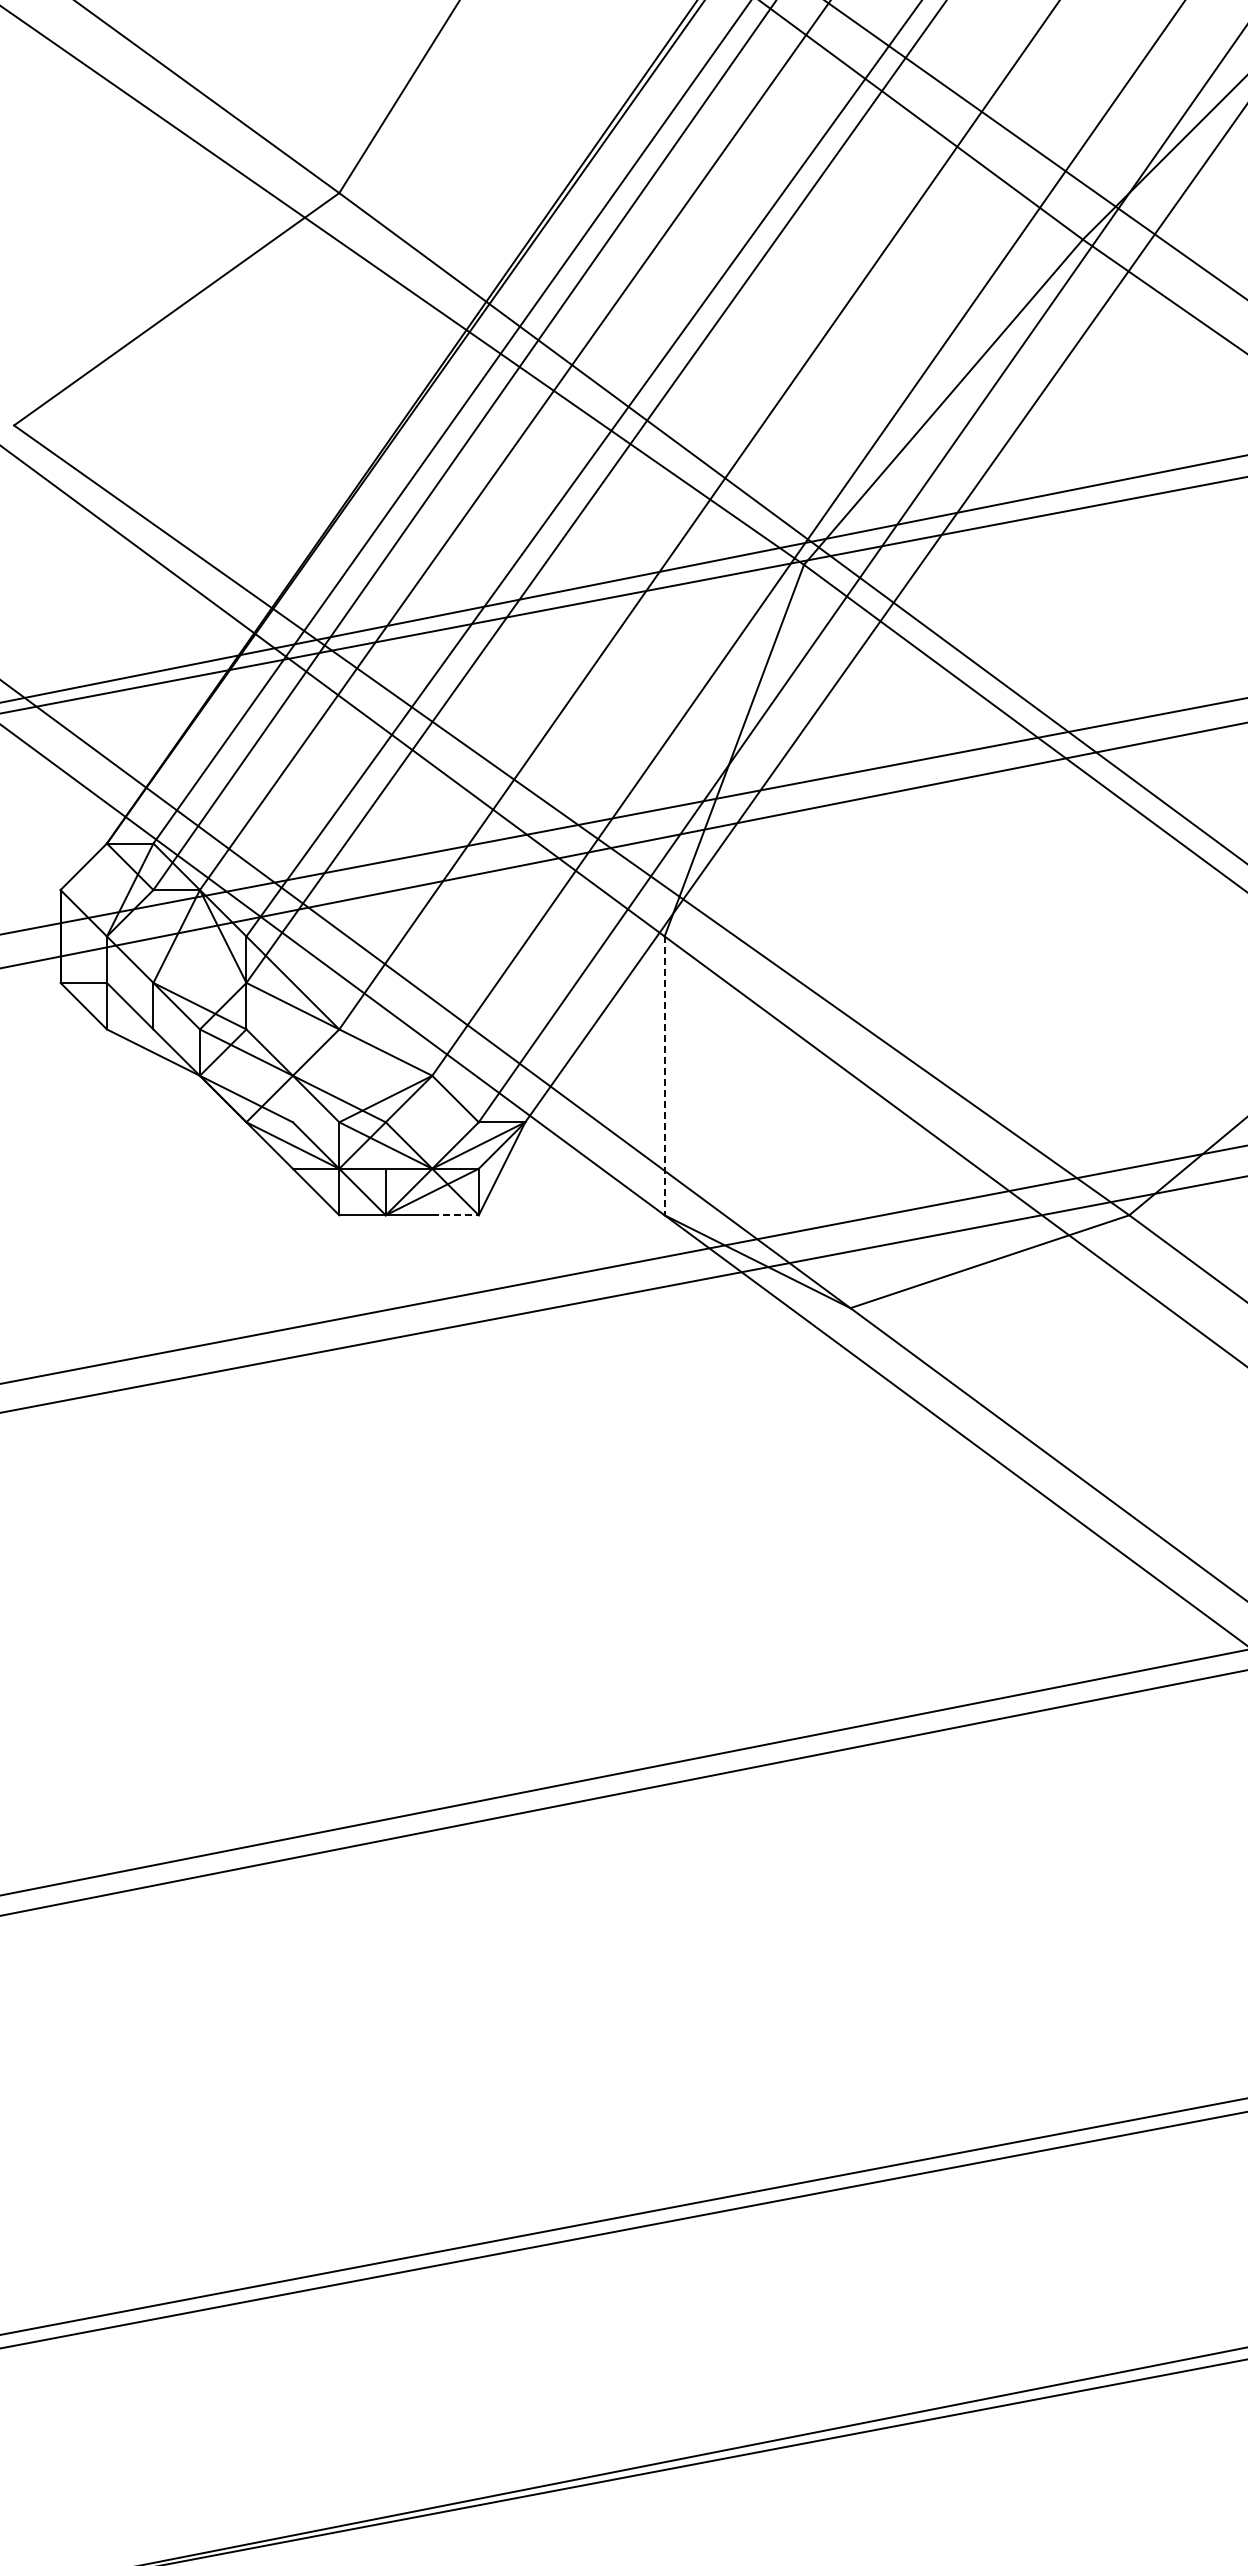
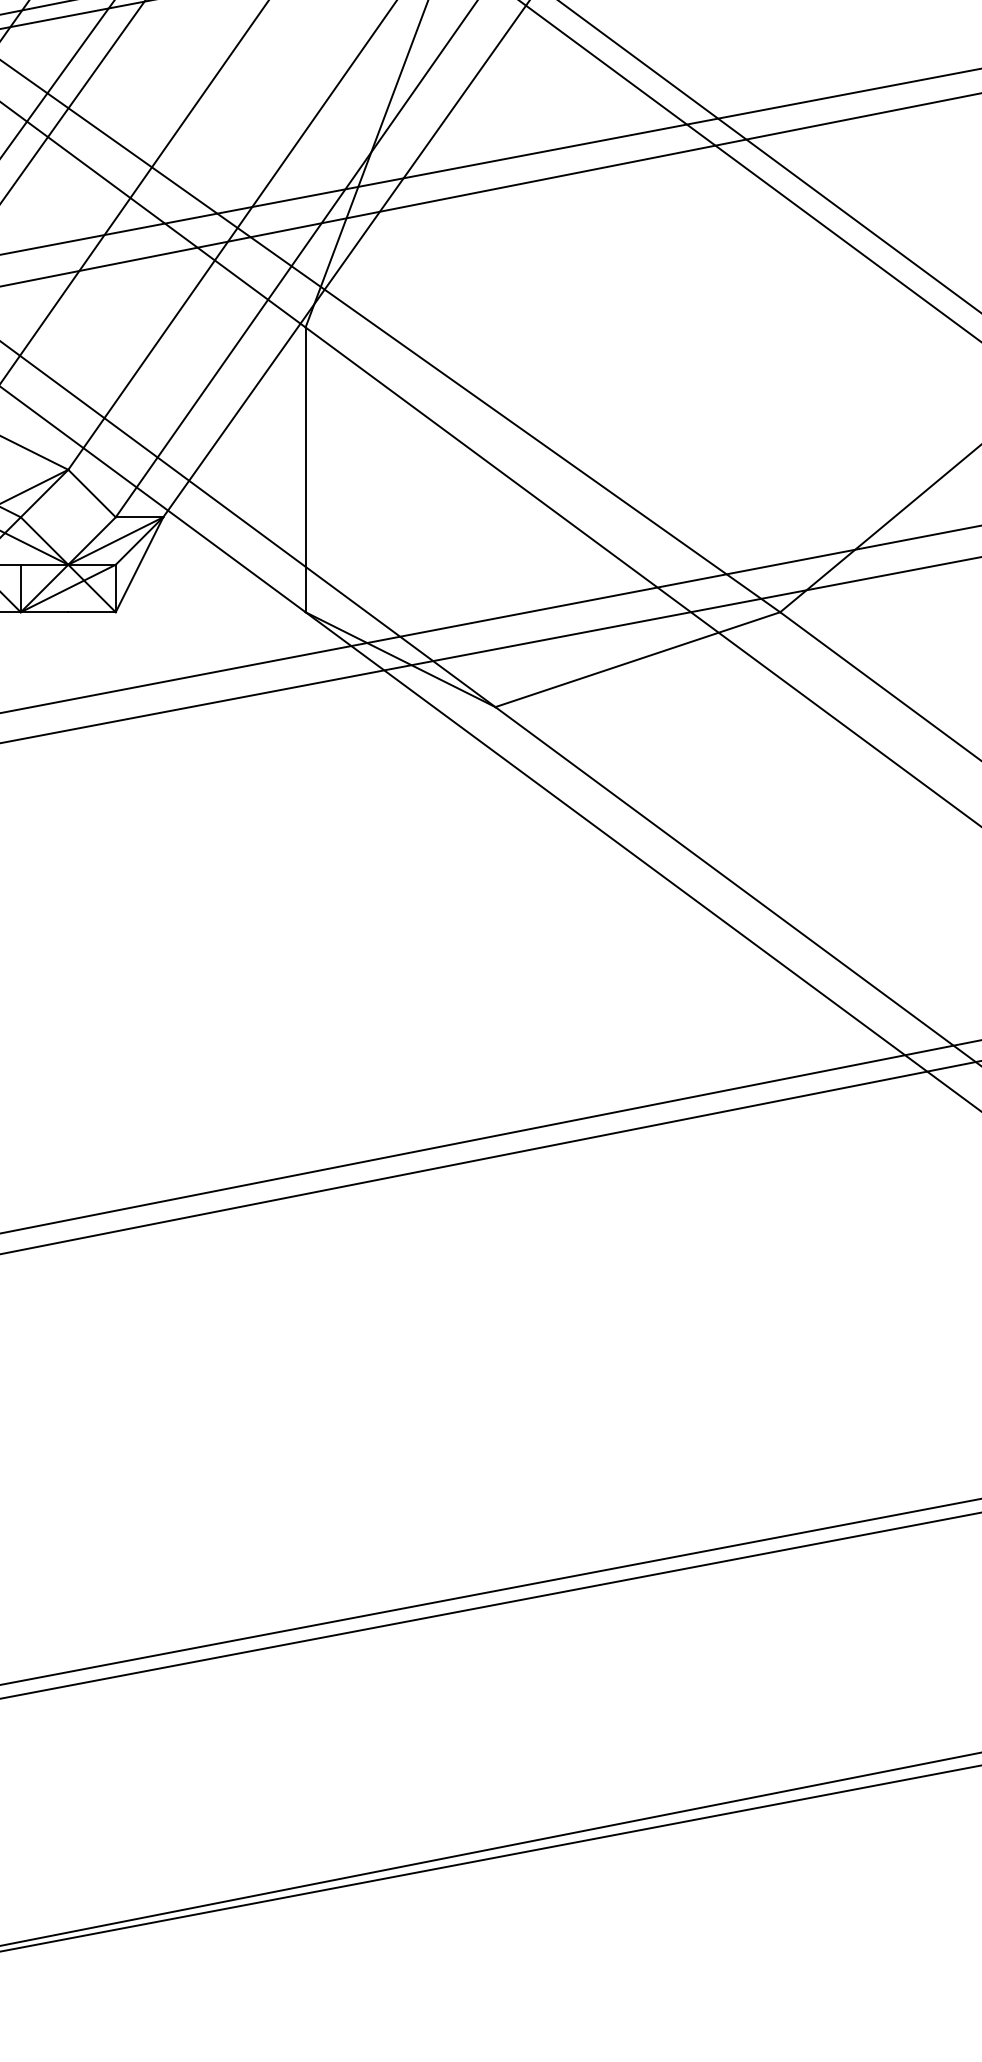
line: (664, 1076) -> (305, 470), dashed -> solid
line: (456, 1215) -> (93, 612), dashed -> solid

